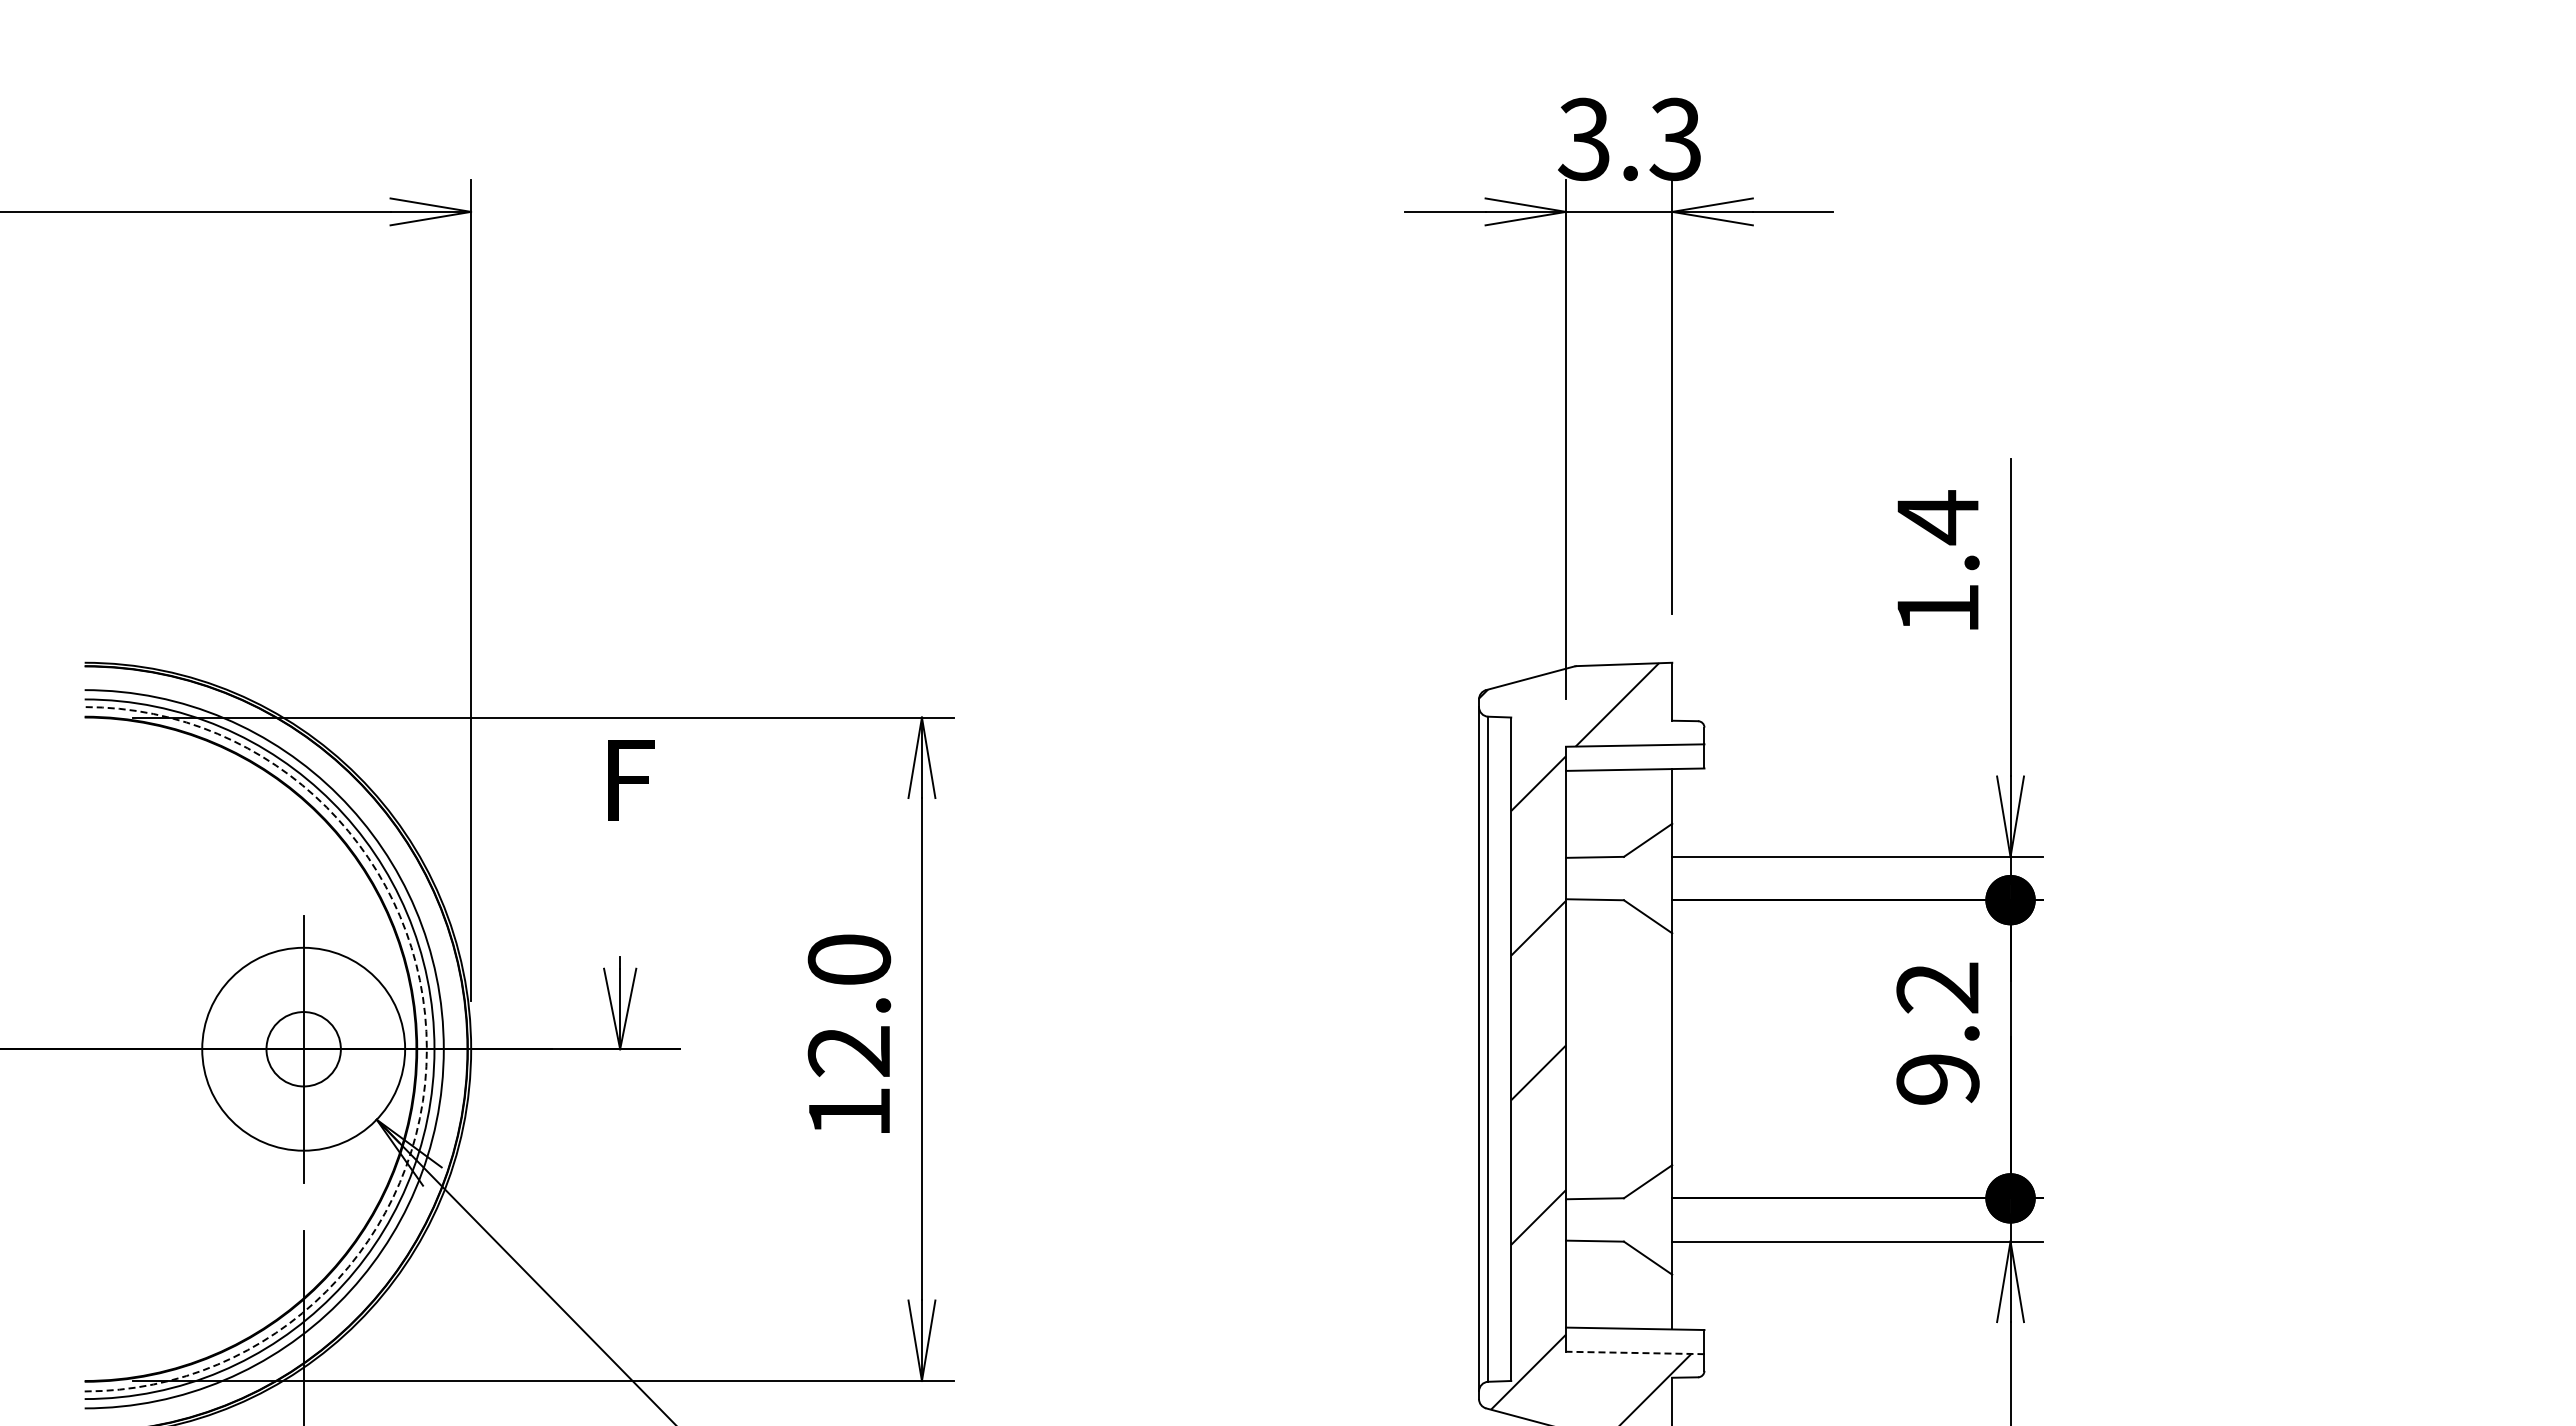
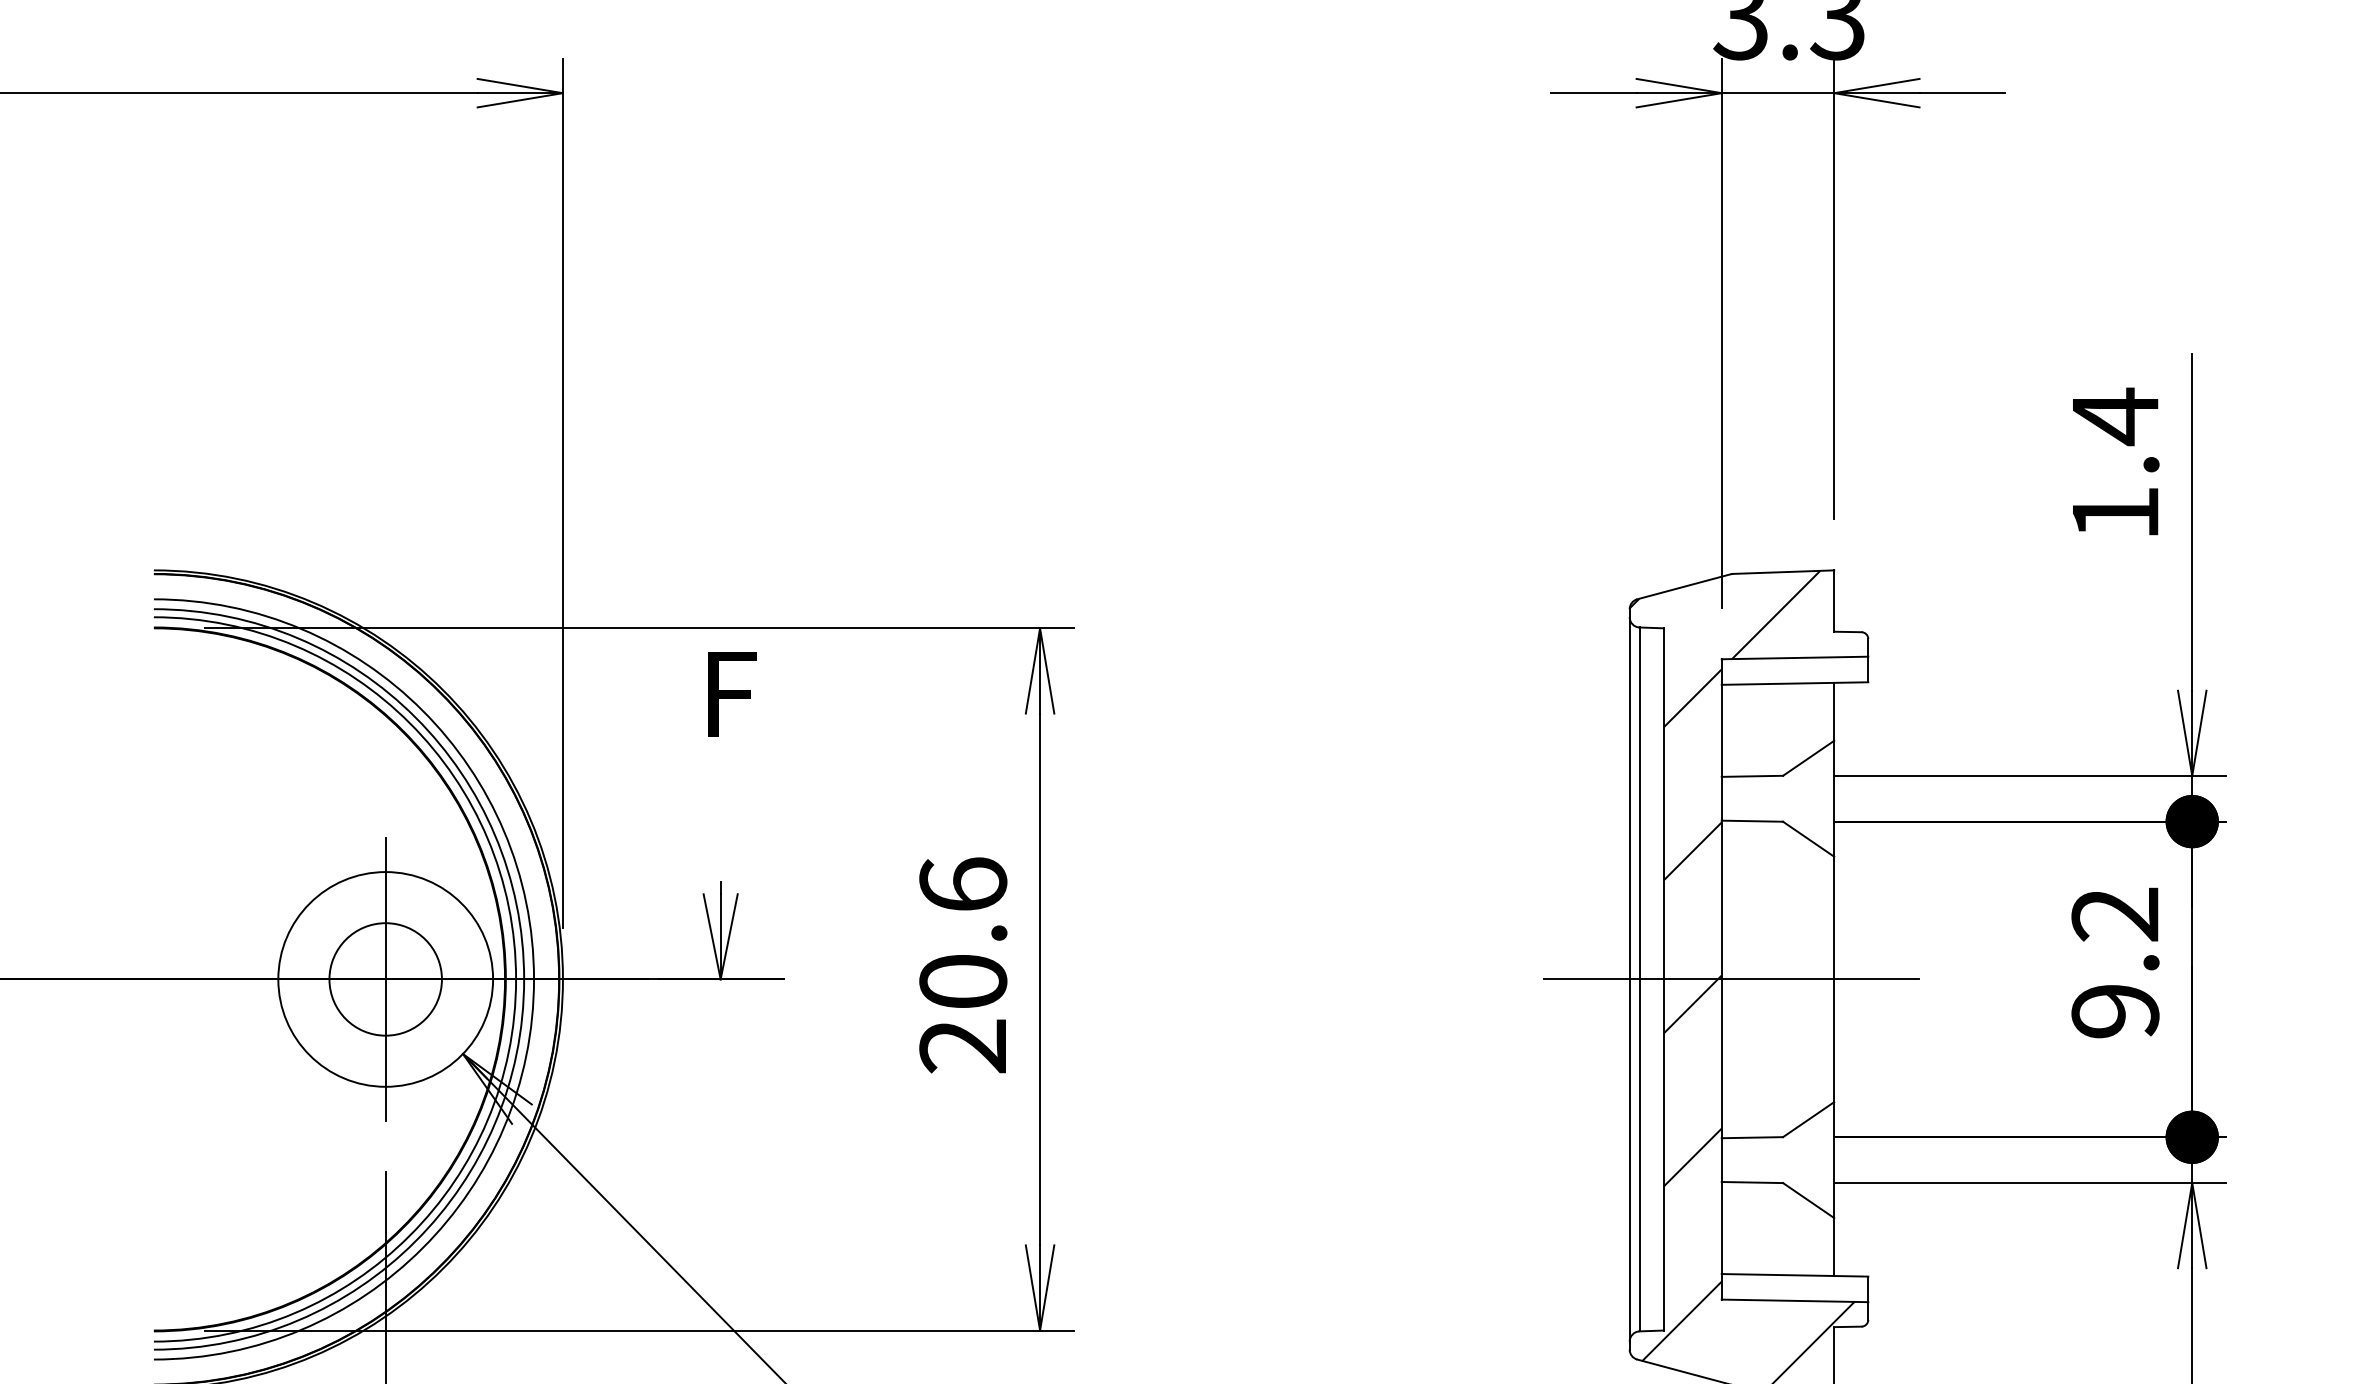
text: (849, 1035) -> (963, 964), 12.0 -> 20.6
circle: (303, 1049) -> (385, 979), size x1.43
arc: (426, 1049) -> (515, 979), dashed -> solid
line: (1575, 1049) -> (1731, 979), added
line: (1634, 1352) -> (1794, 1300), dashed -> solid

